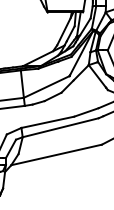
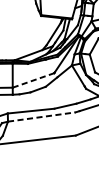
line: (47, 86) -> (34, 80), solid -> dashed
line: (61, 127) -> (42, 116), solid -> dashed

